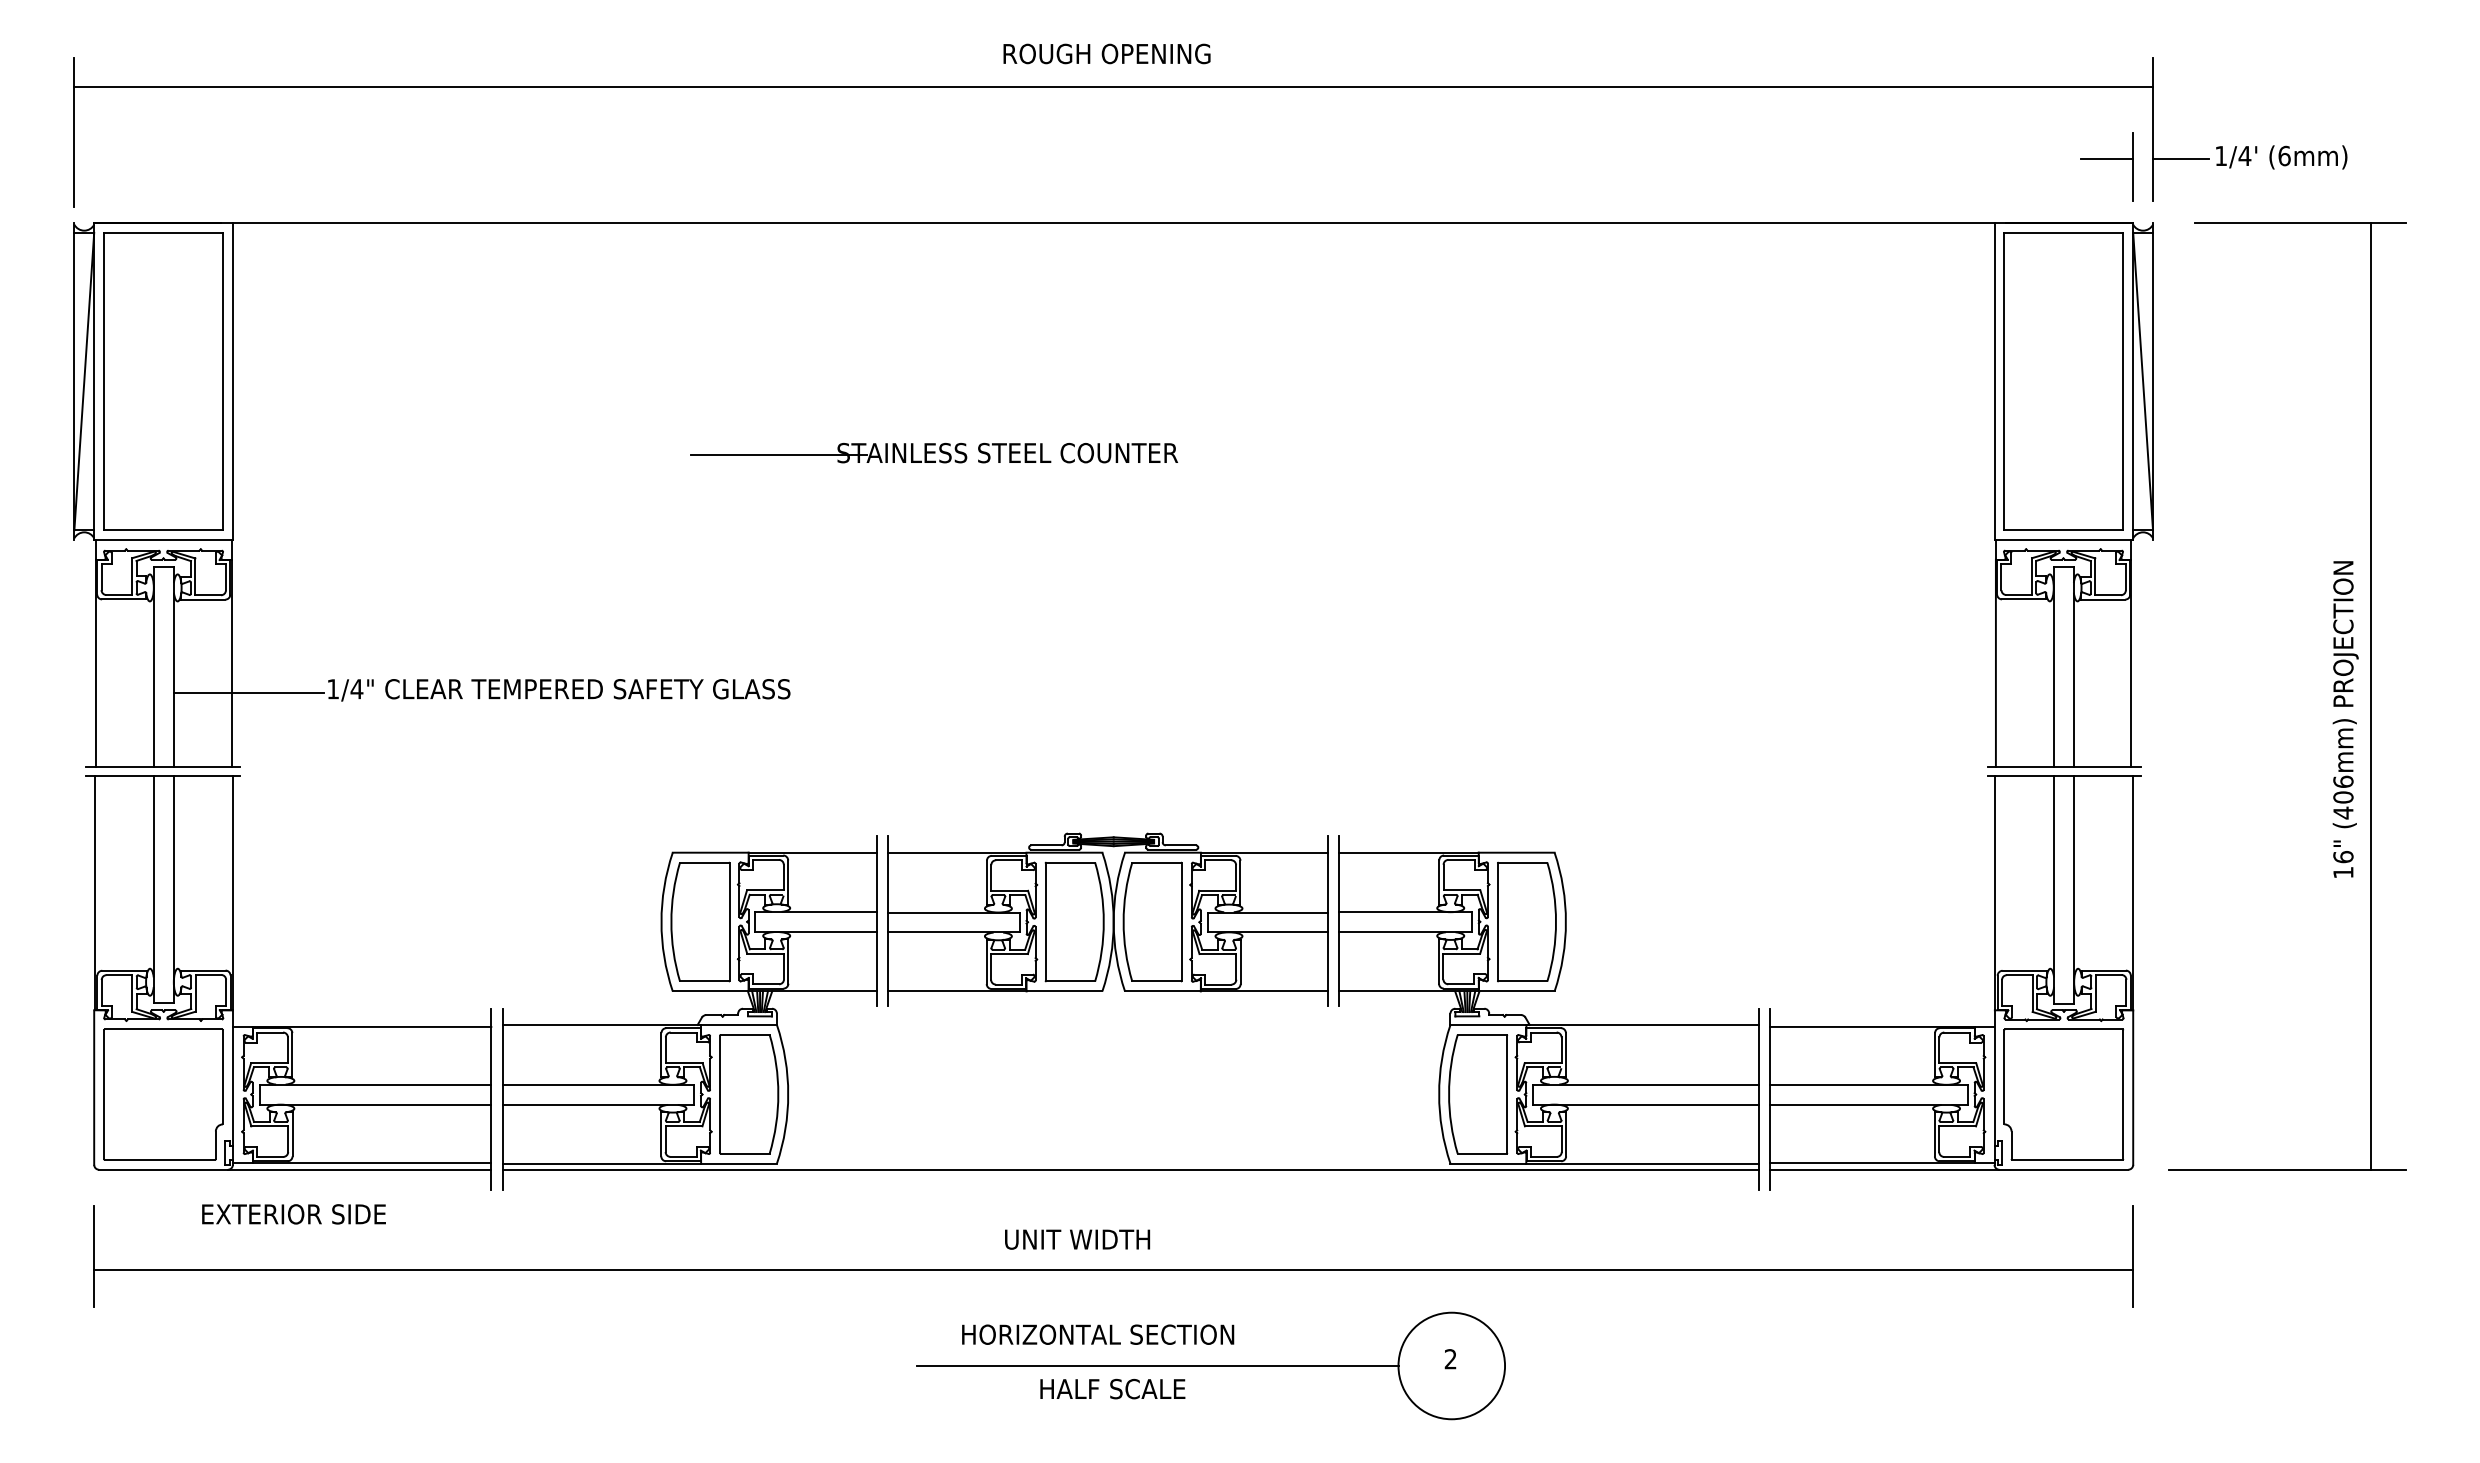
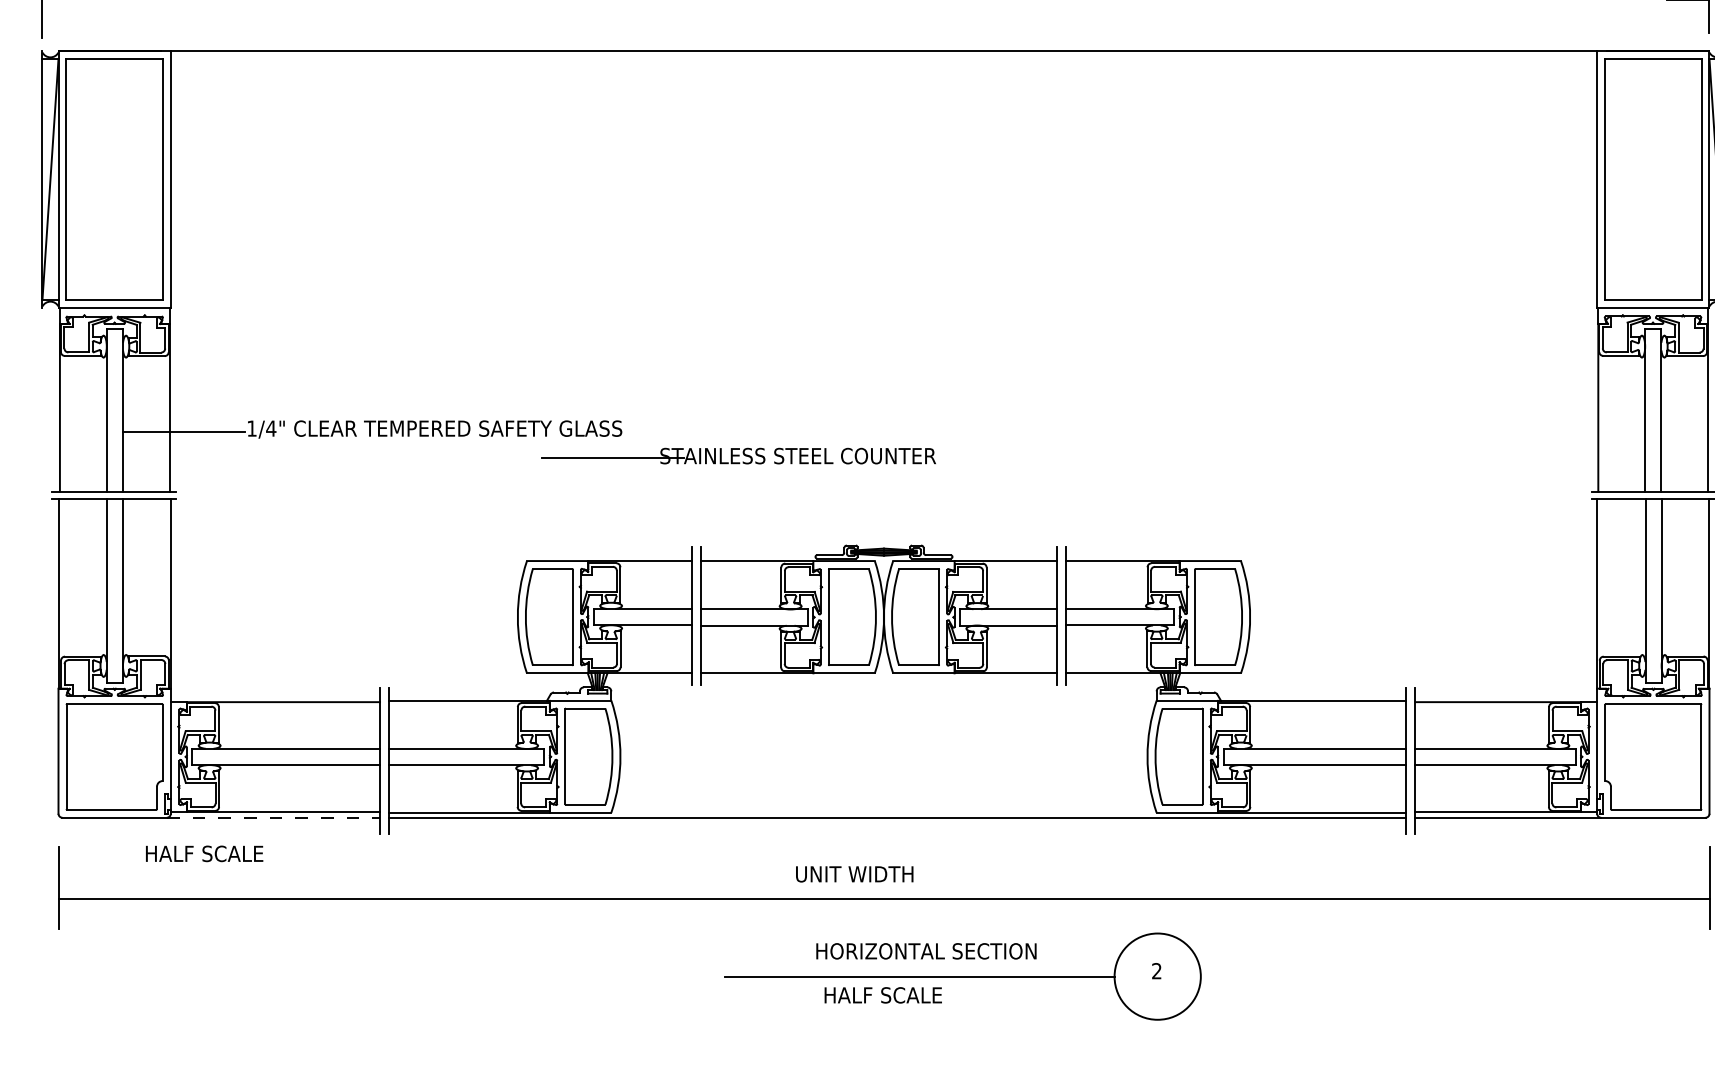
part: (934, 453) -> (738, 456), moved
line: (359, 1169) -> (273, 817), solid -> dashed
text: (294, 1214) -> (220, 853), EXTERIOR SIDE -> HALF SCALE
text: (1098, 1334) -> (926, 951), moved

